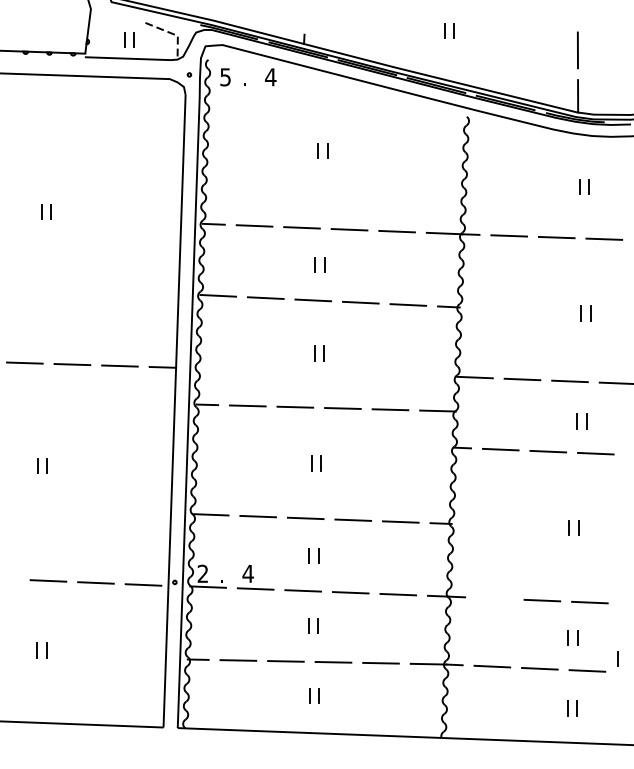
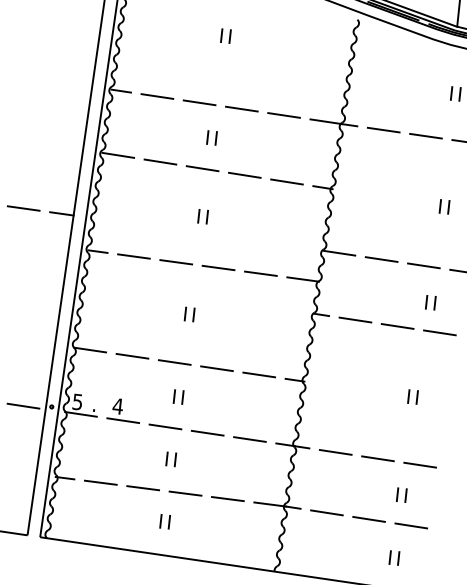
text: (202, 573) -> (77, 401), 2 -> 5
line: (494, 598) -> (335, 452), added
line: (617, 658) -> (439, 517), removed

